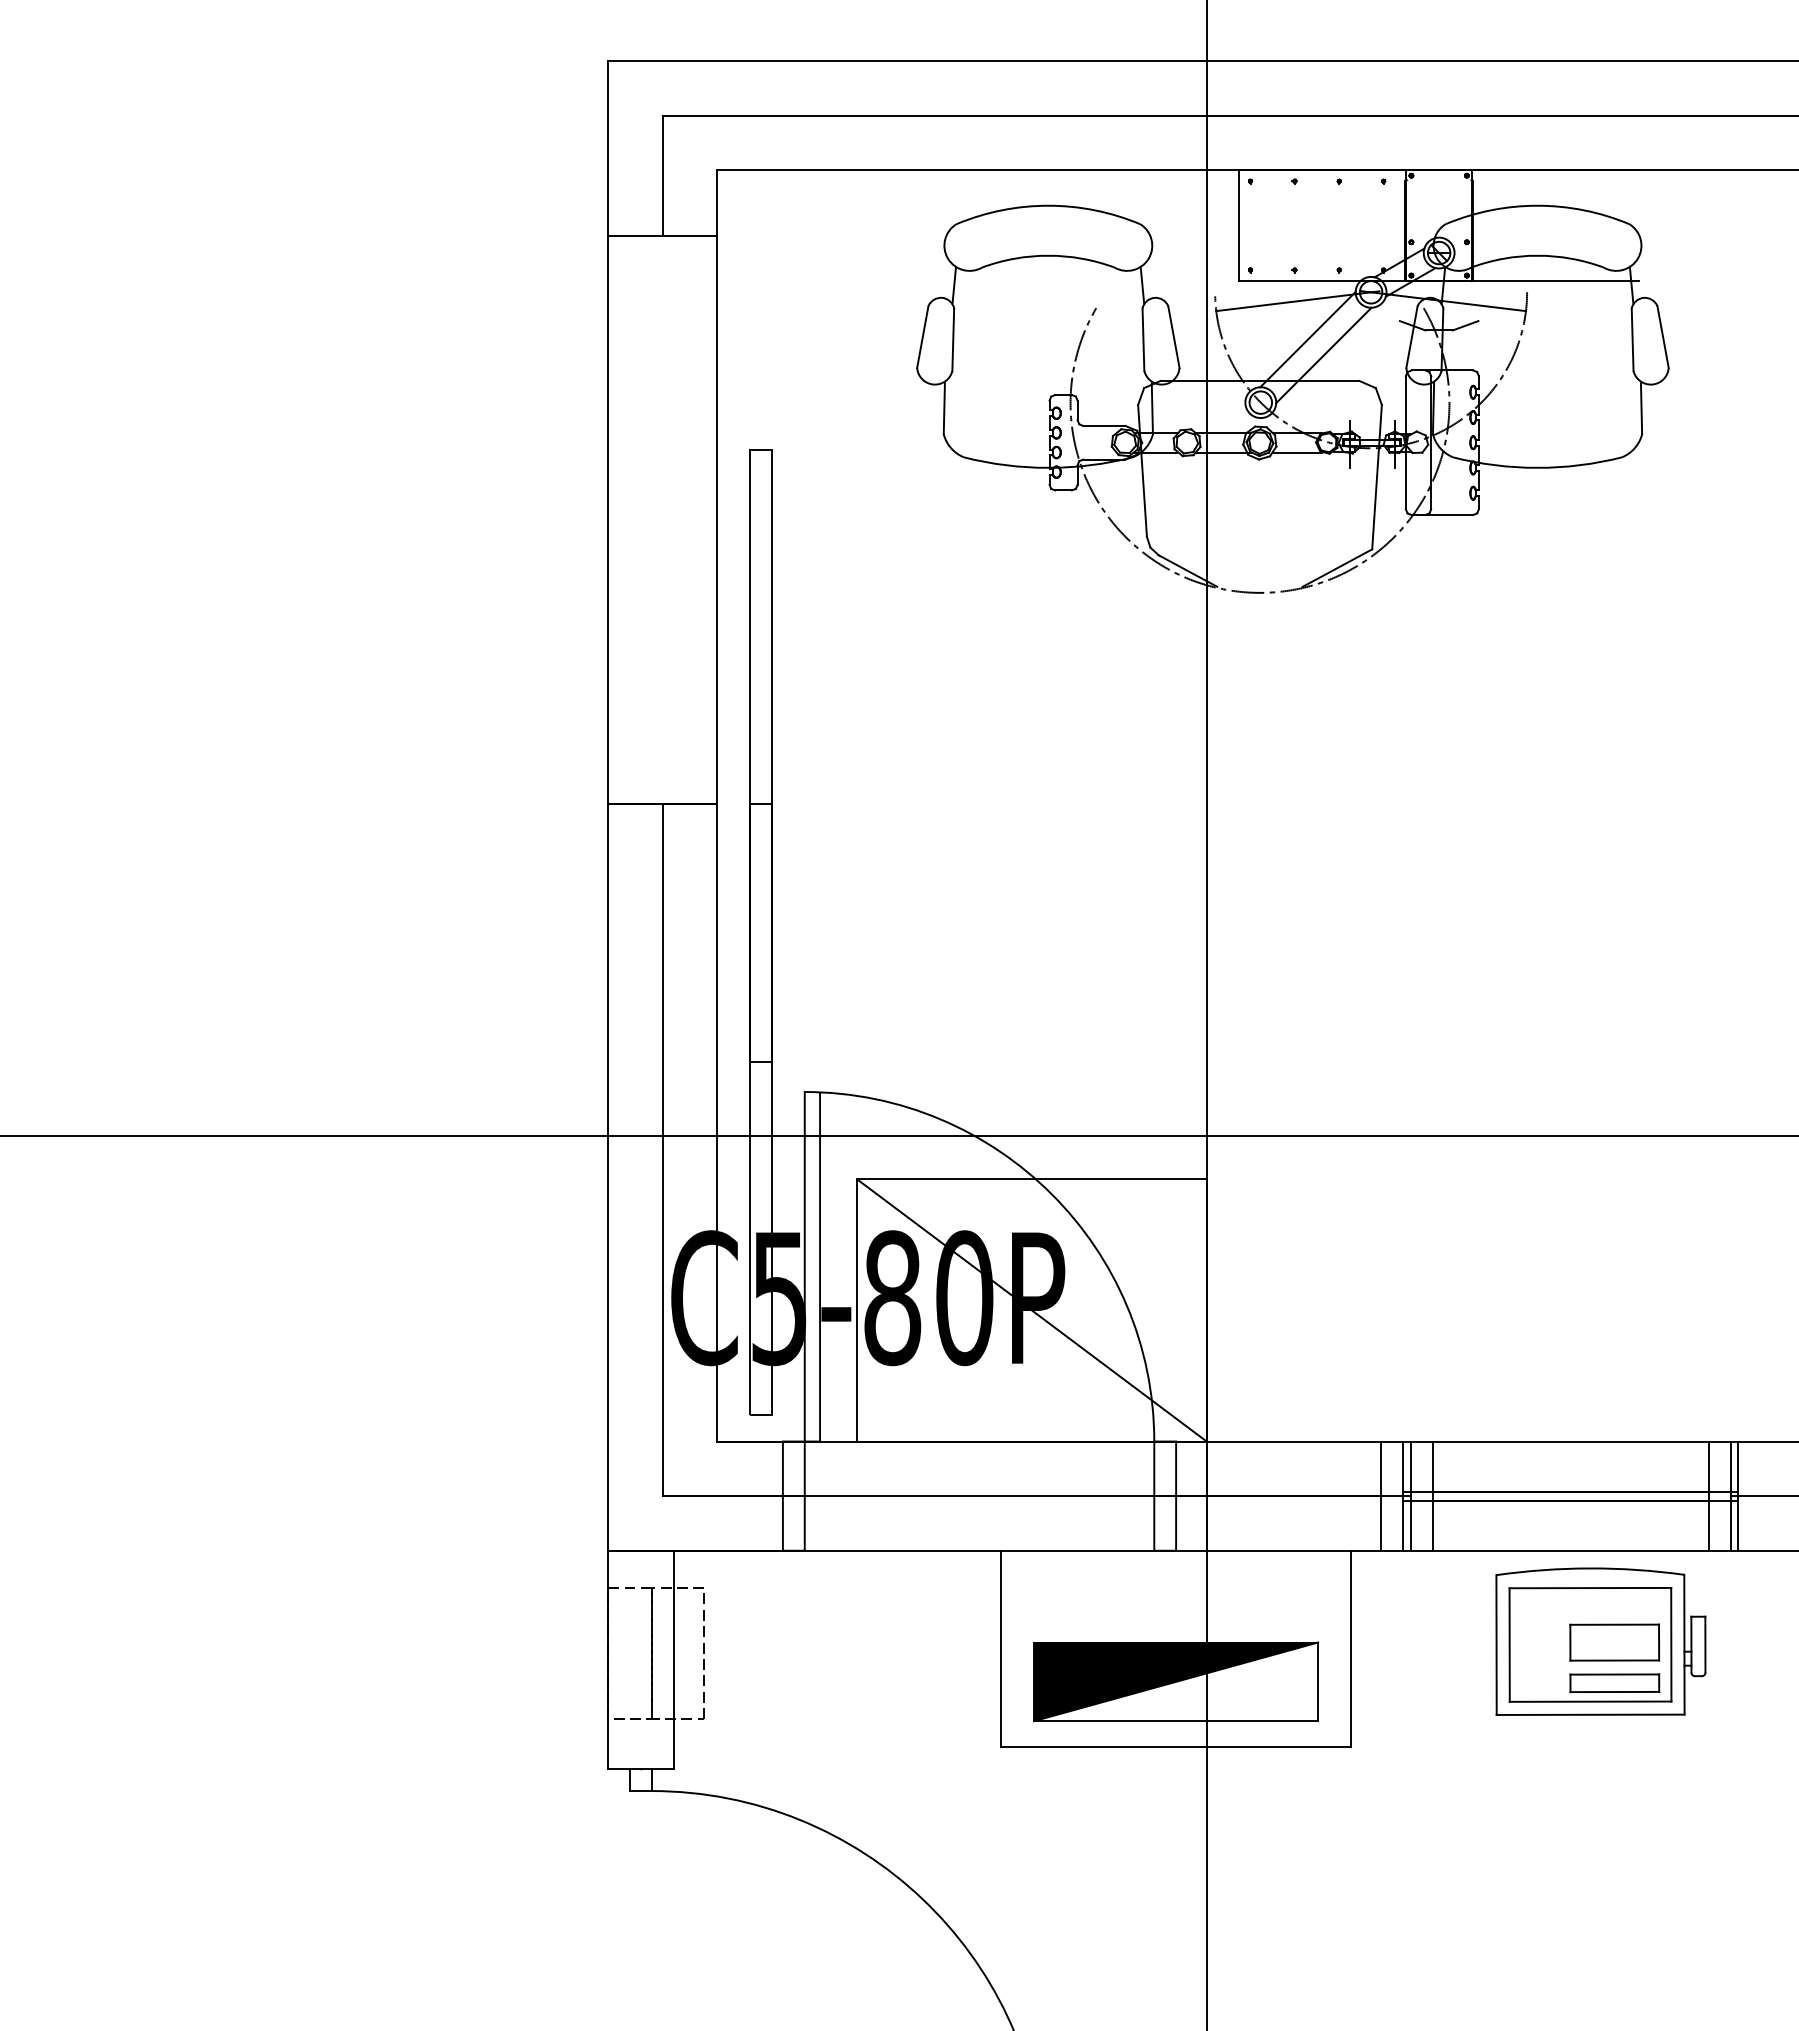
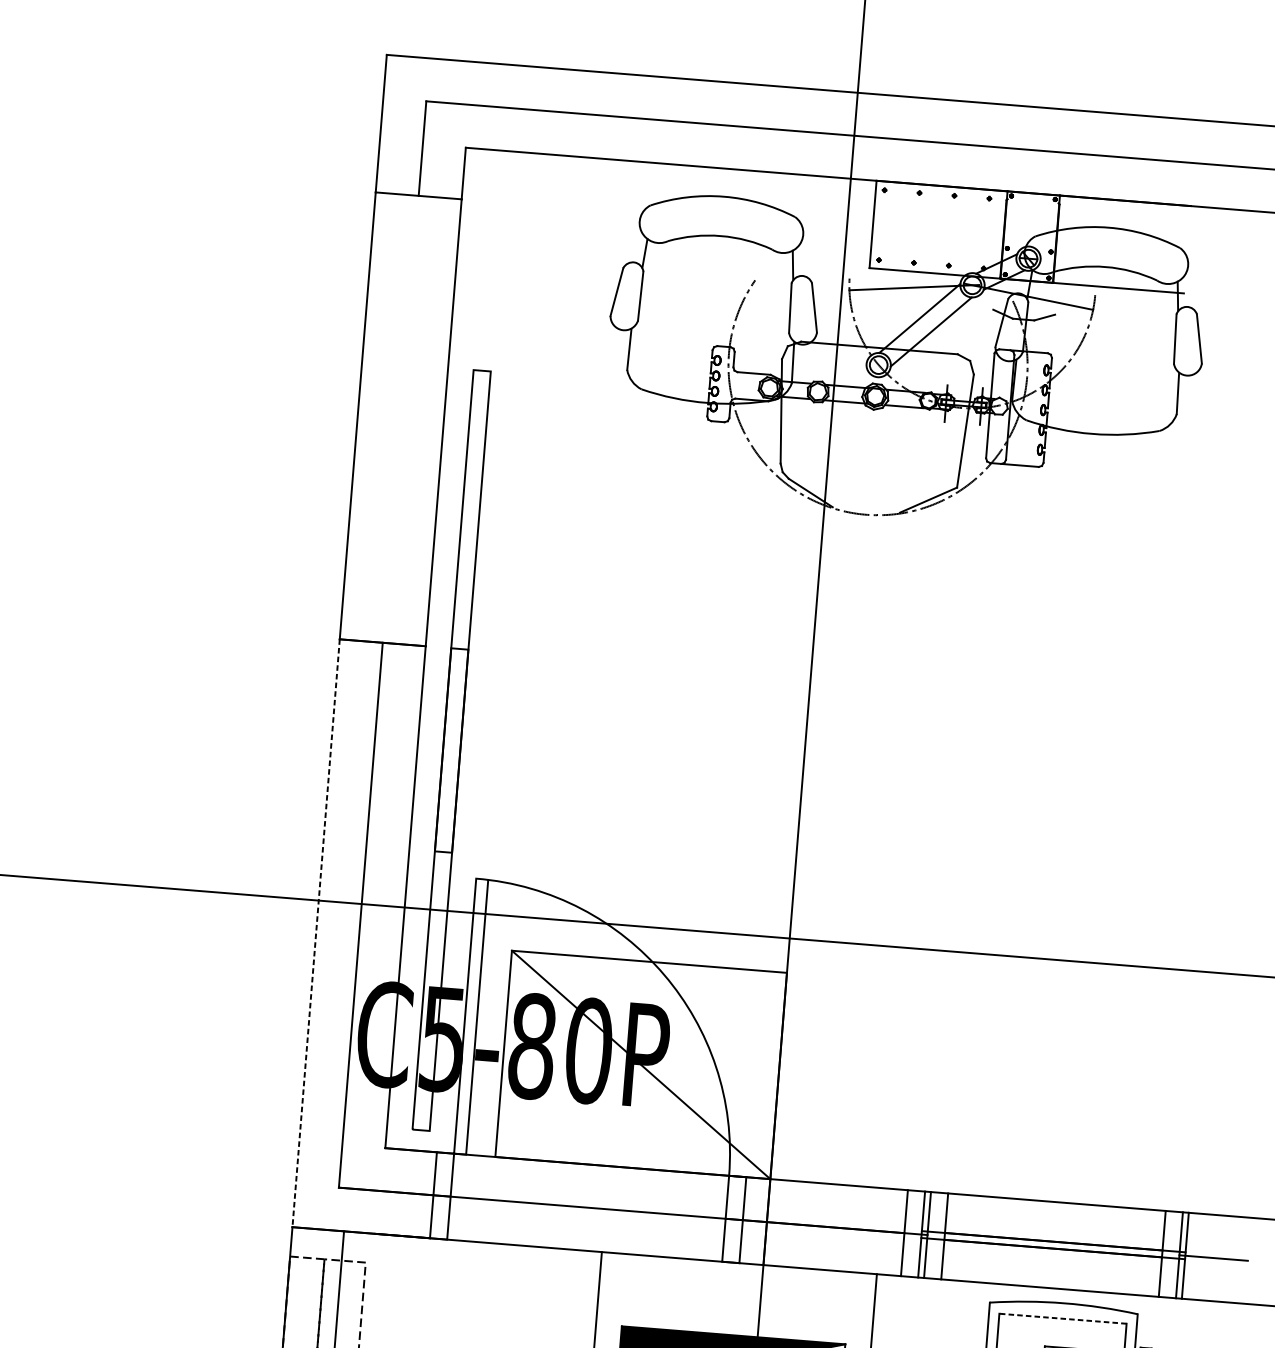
line: (608, 1177) -> (316, 933), solid -> dashed
line: (1590, 1588) -> (1063, 1319), solid -> dashed

